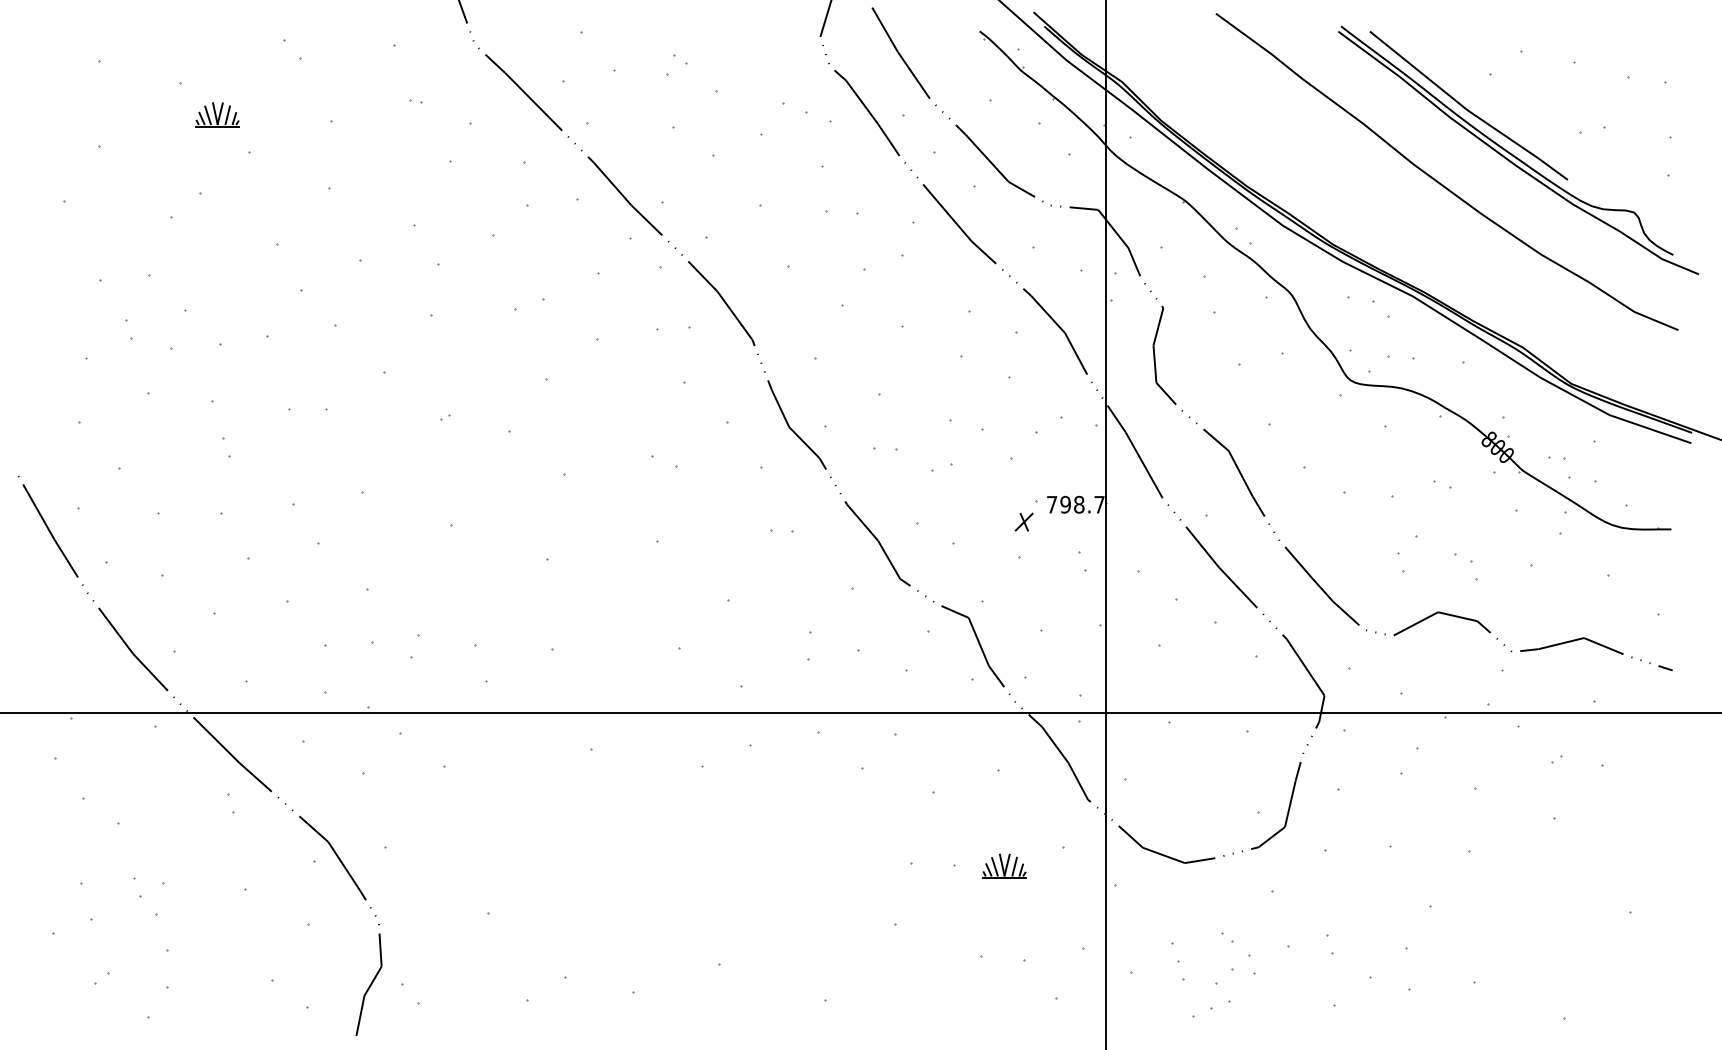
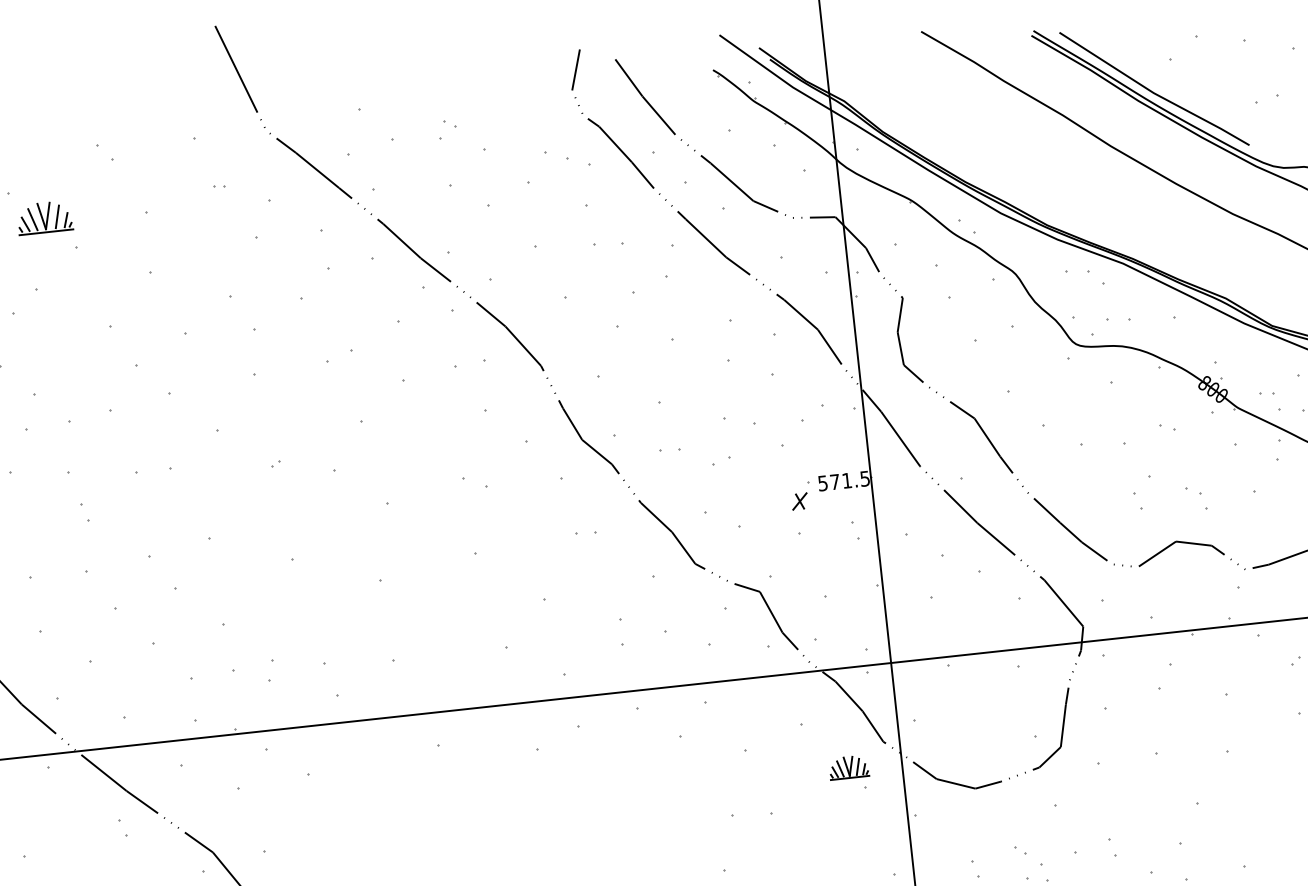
part: (217, 114) -> (44, 217), size x1.4
text: (1075, 504) -> (843, 480), 798.7 -> 571.5
part: (1004, 865) -> (848, 766), moved

